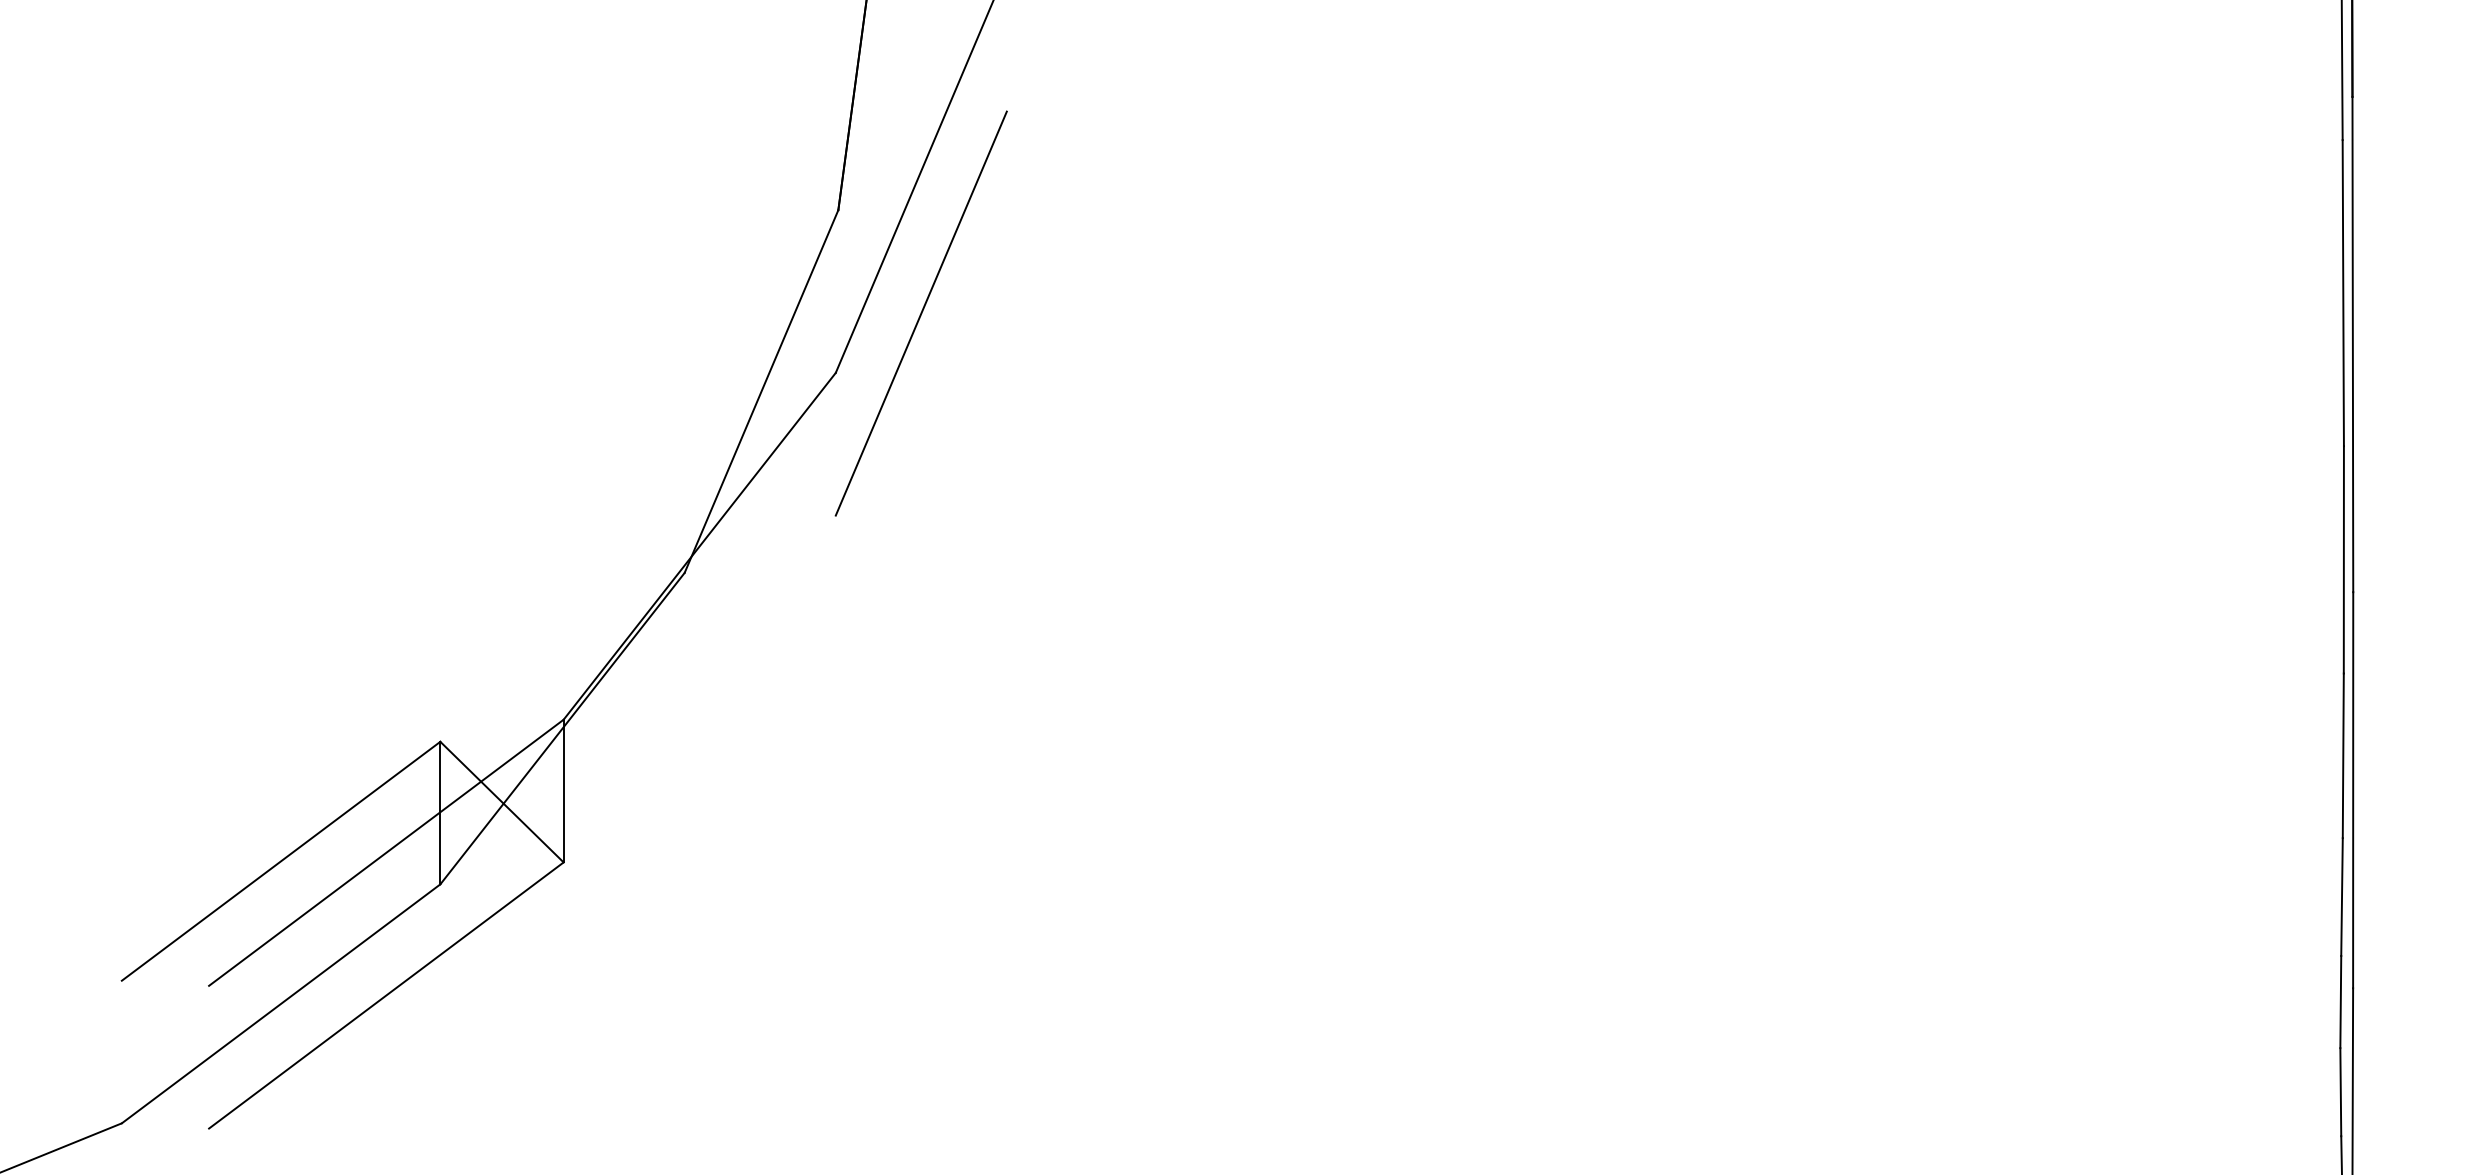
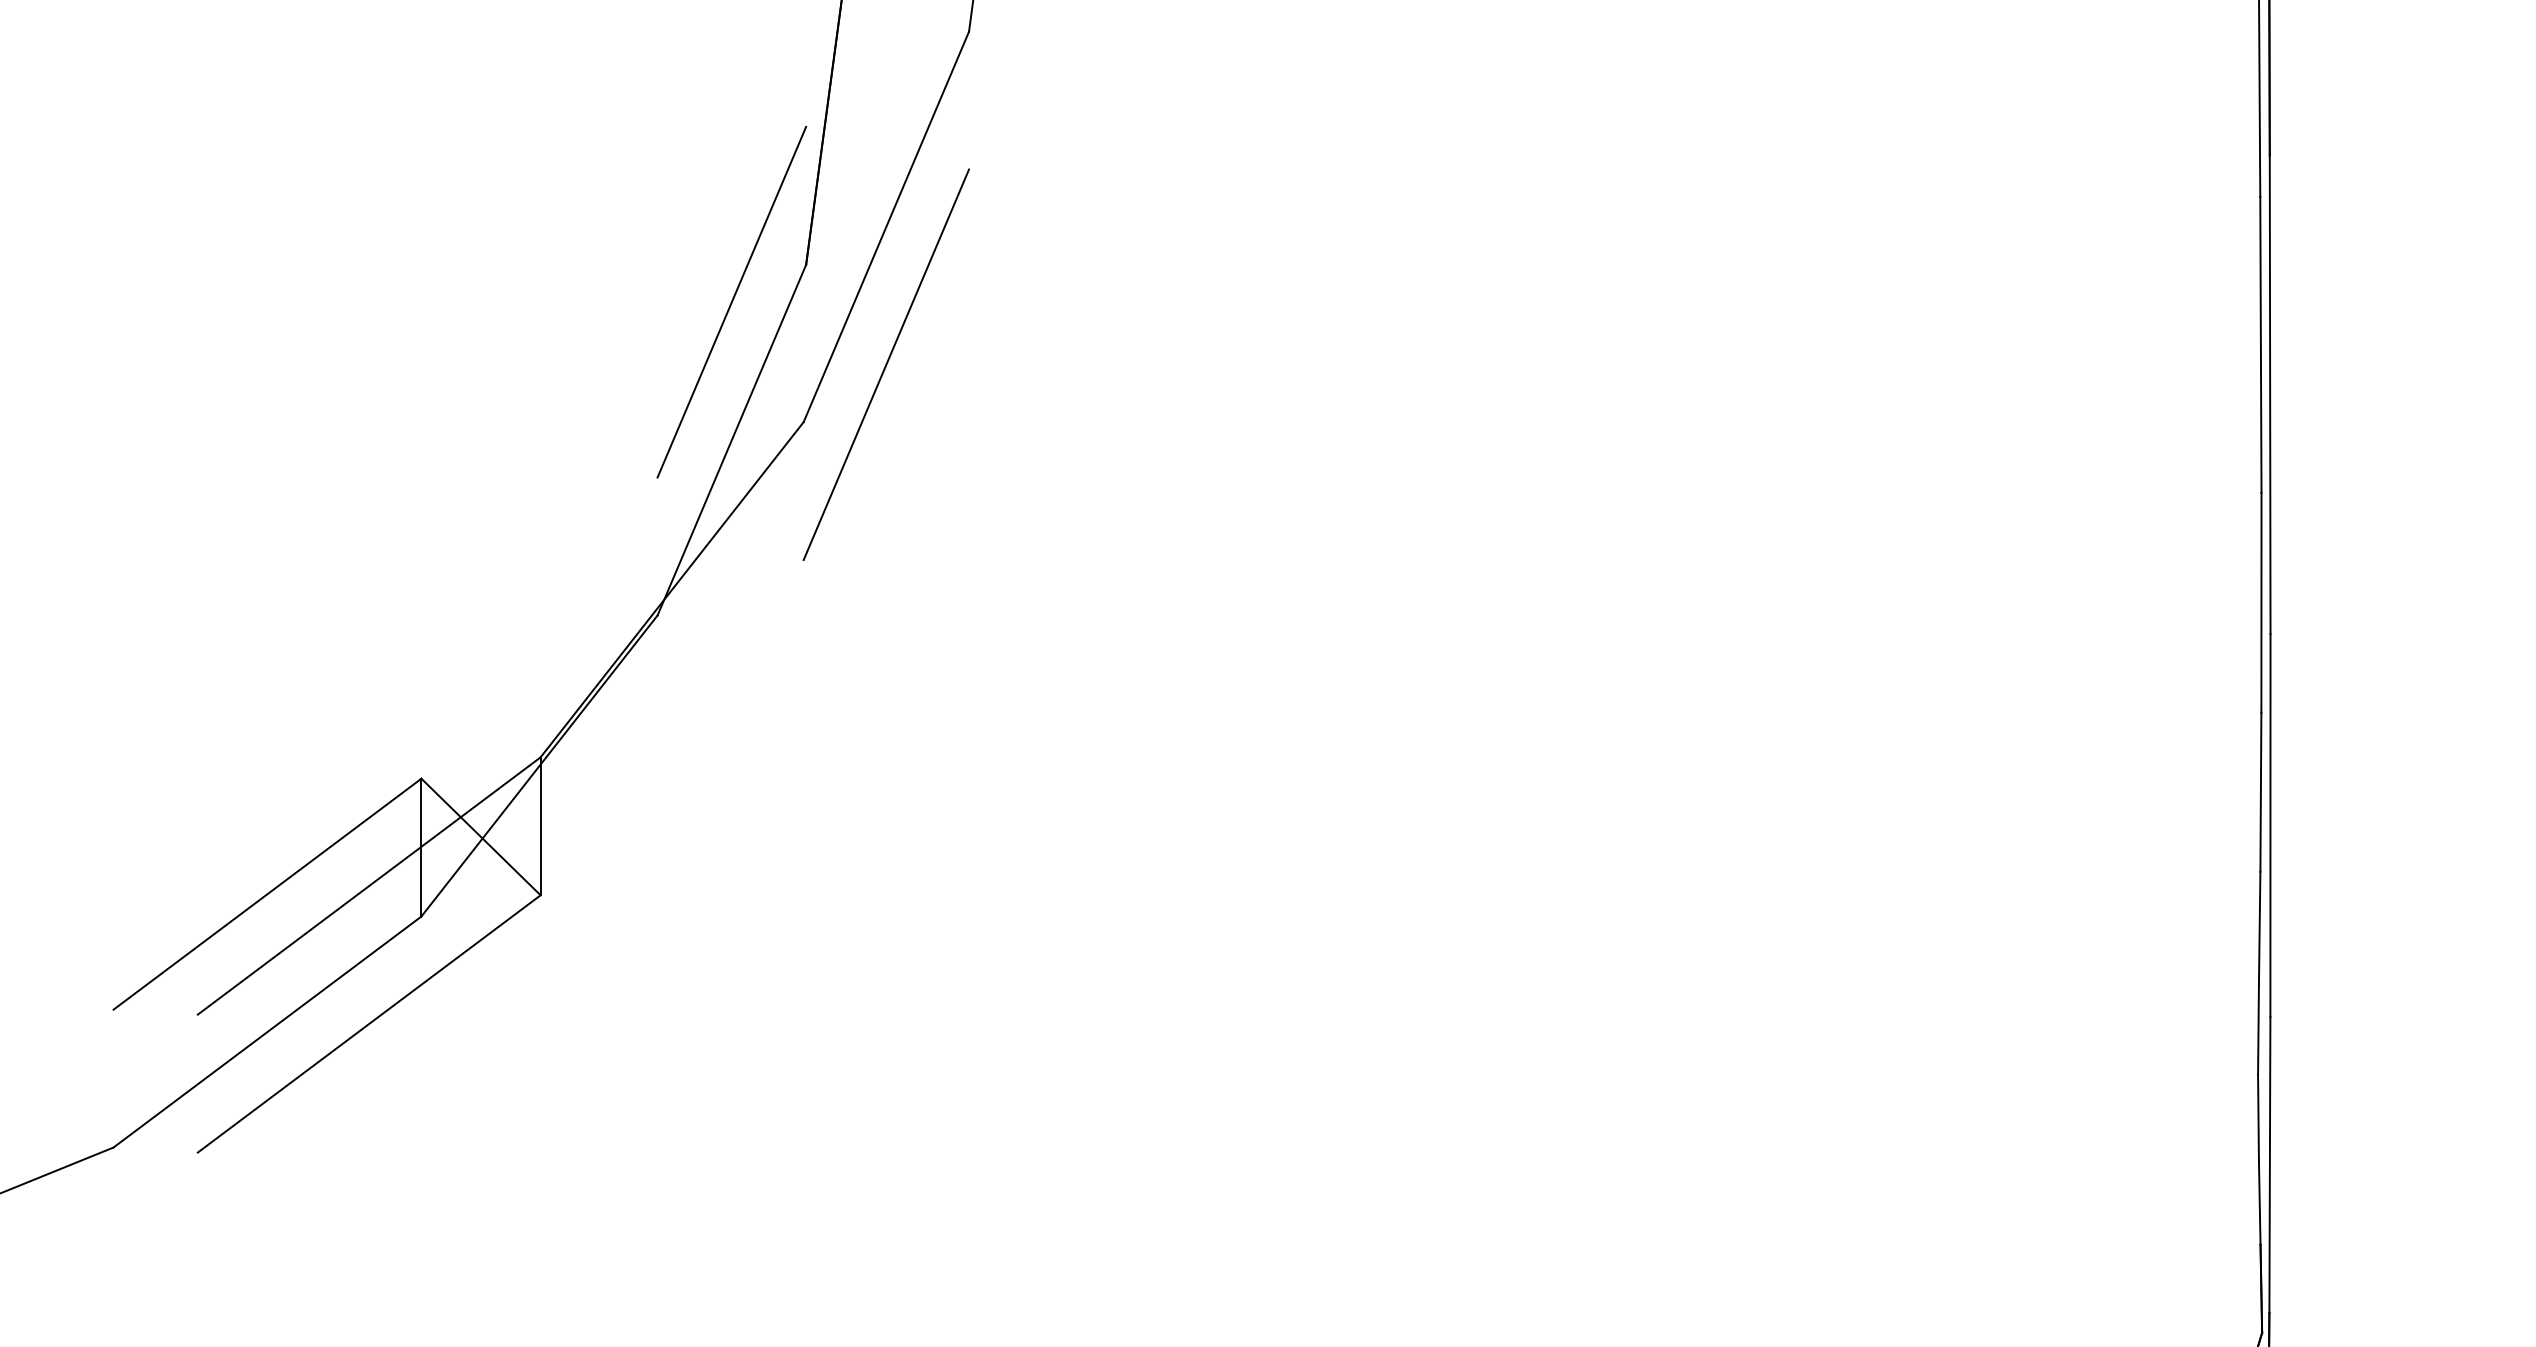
line: (761, 248) -> (731, 301), added

